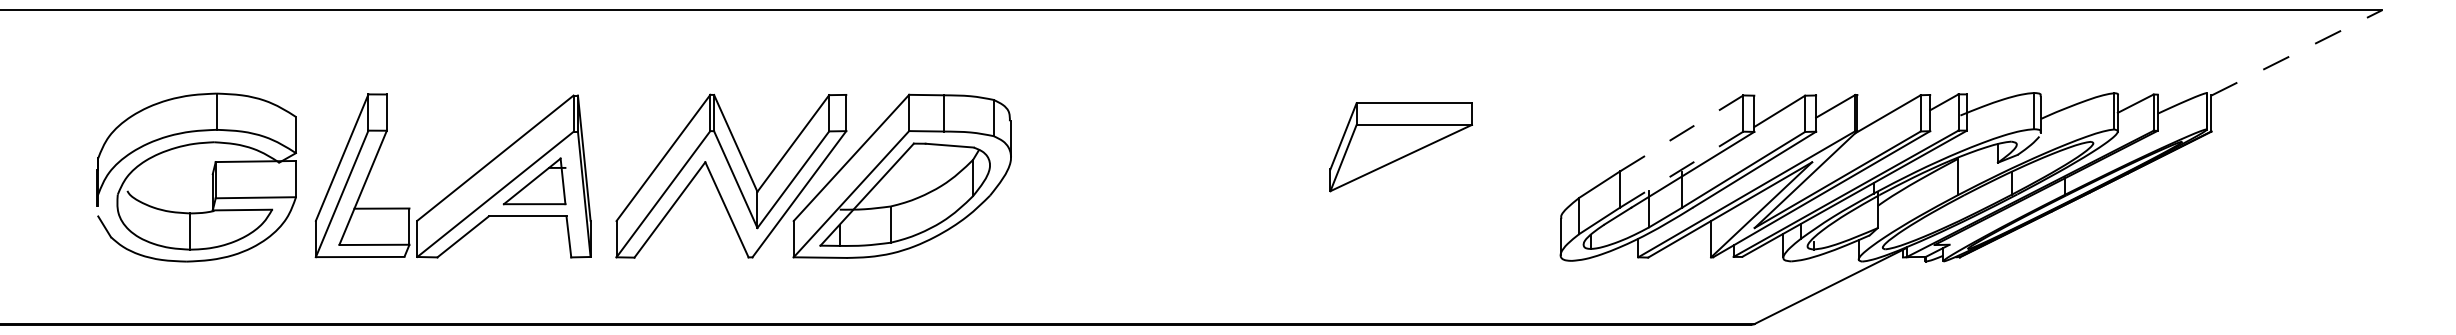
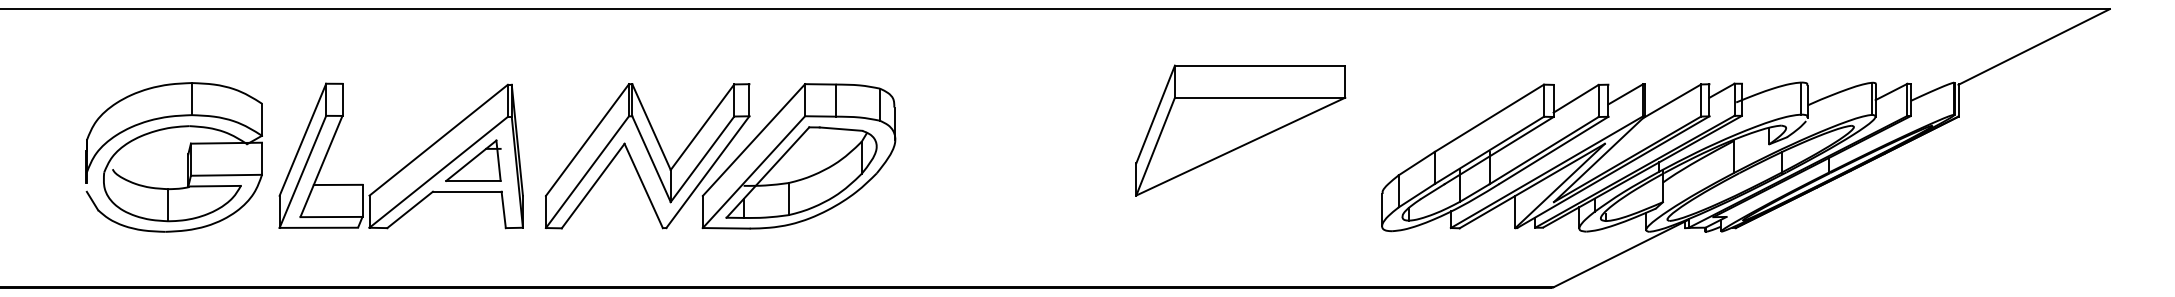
line: (2296, 52) -> (2033, 46), dashed -> solid
line: (1682, 133) -> (1490, 118), dashed -> solid
part: (1401, 146) -> (1241, 129), size x1.67
line: (1682, 169) -> (1490, 150), dashed -> solid

